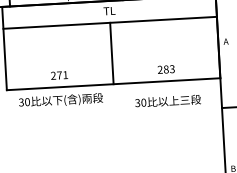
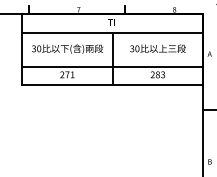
line: (112, 62) -> (112, 66), added
text: (60, 99) -> (67, 48), moved
text: (167, 100) -> (157, 48), moved

